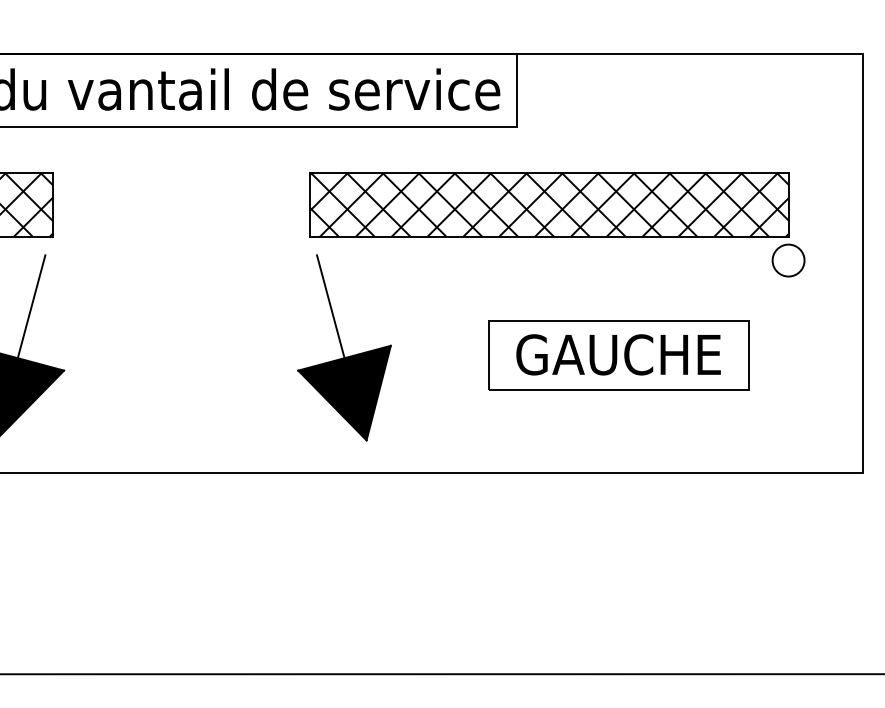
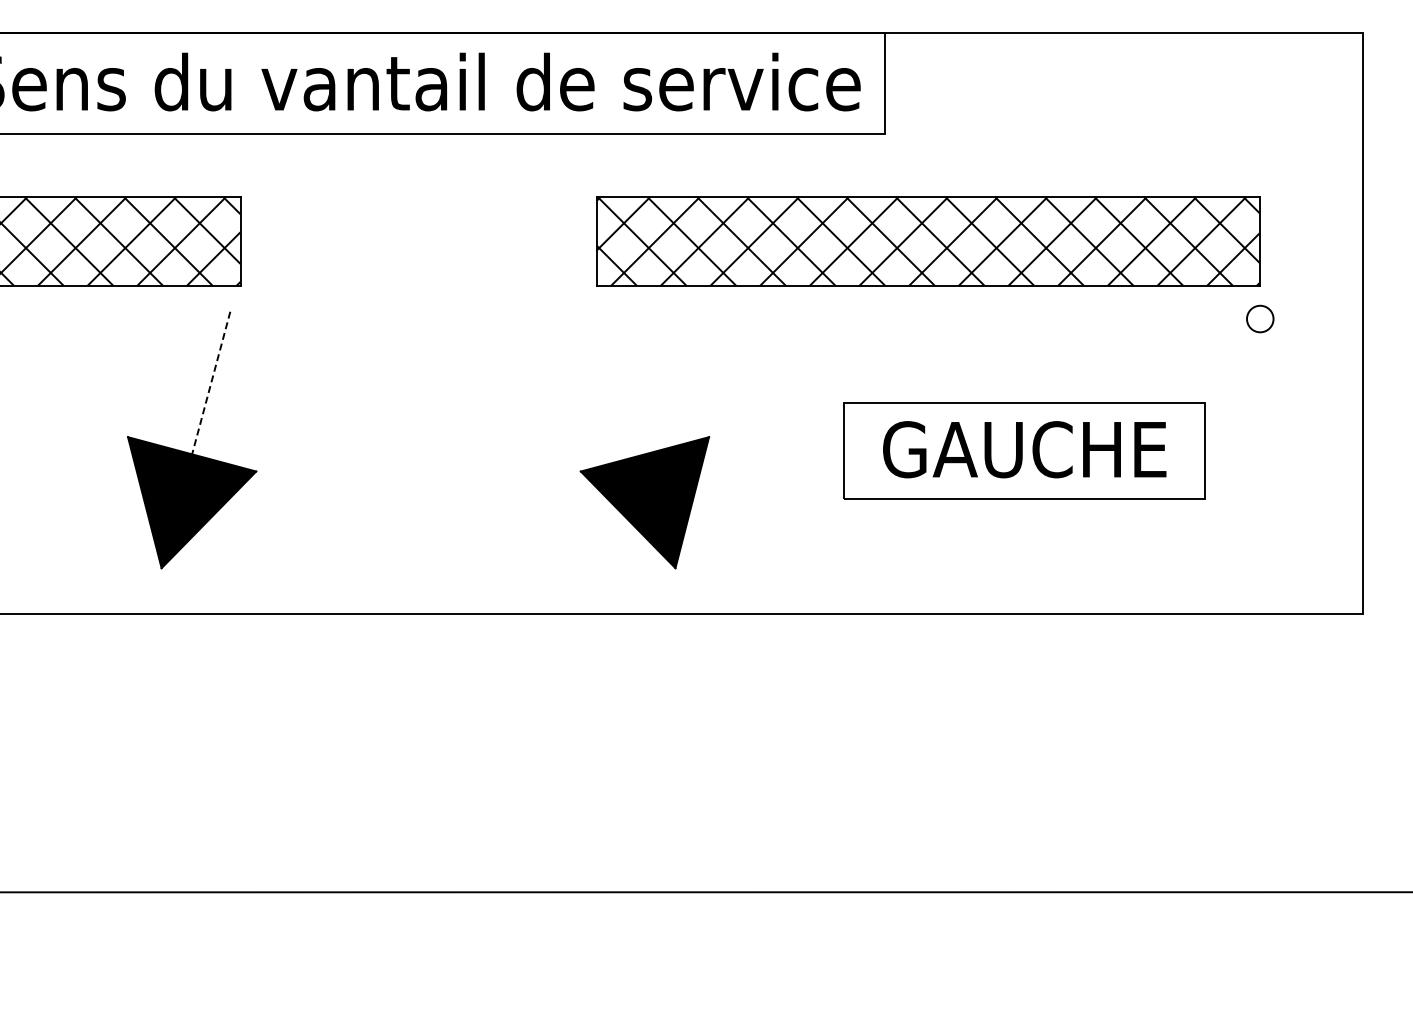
circle: (788, 260) -> (1260, 318), size x0.6
line: (330, 306) -> (625, 382), removed
line: (31, 307) -> (211, 383), solid -> dashed

